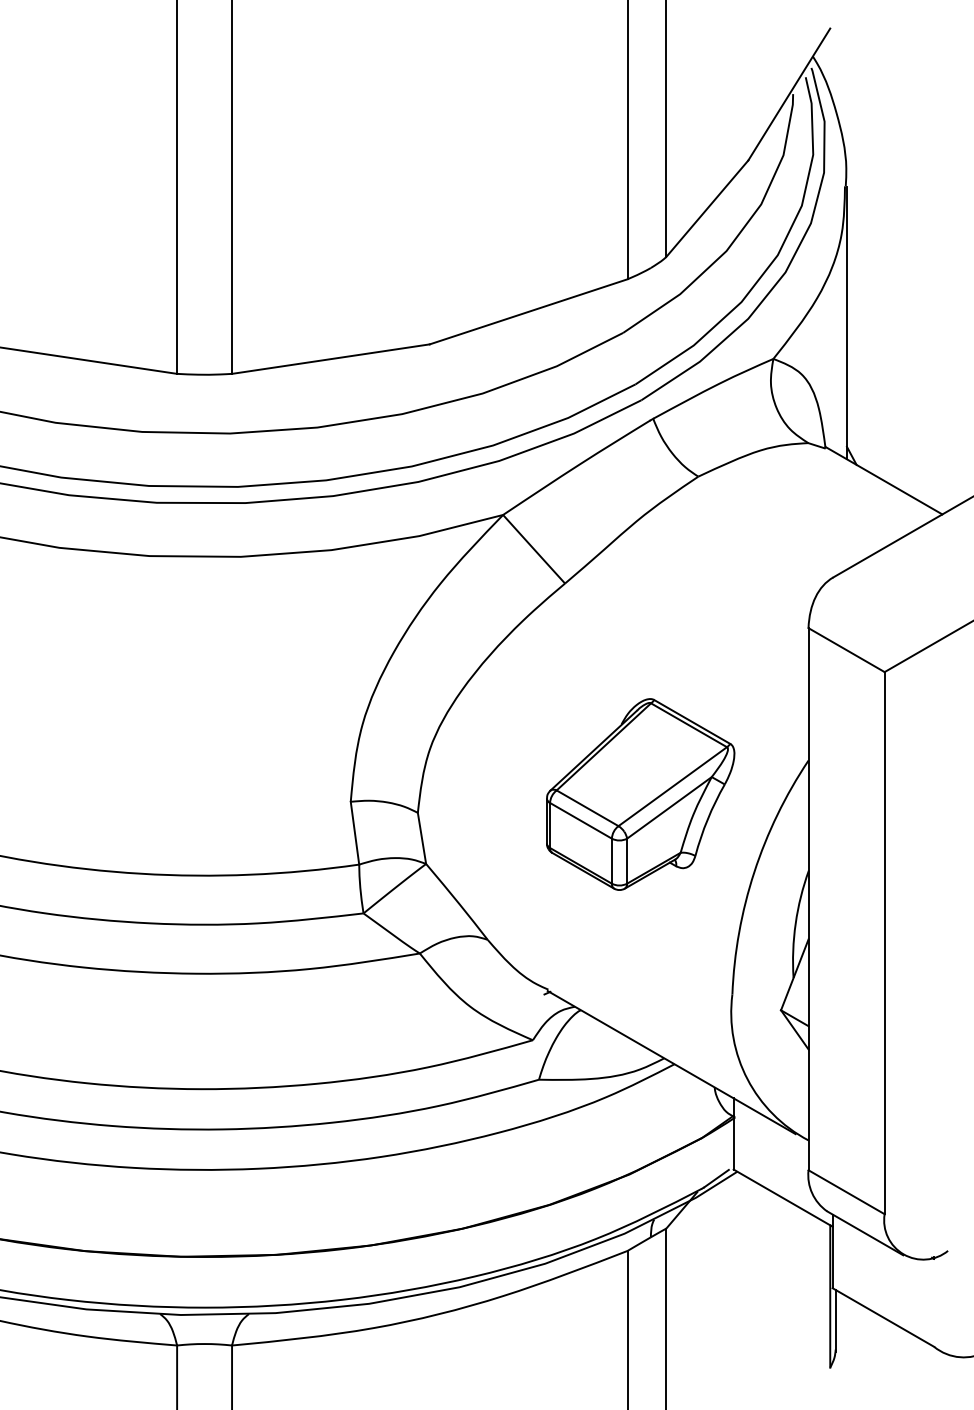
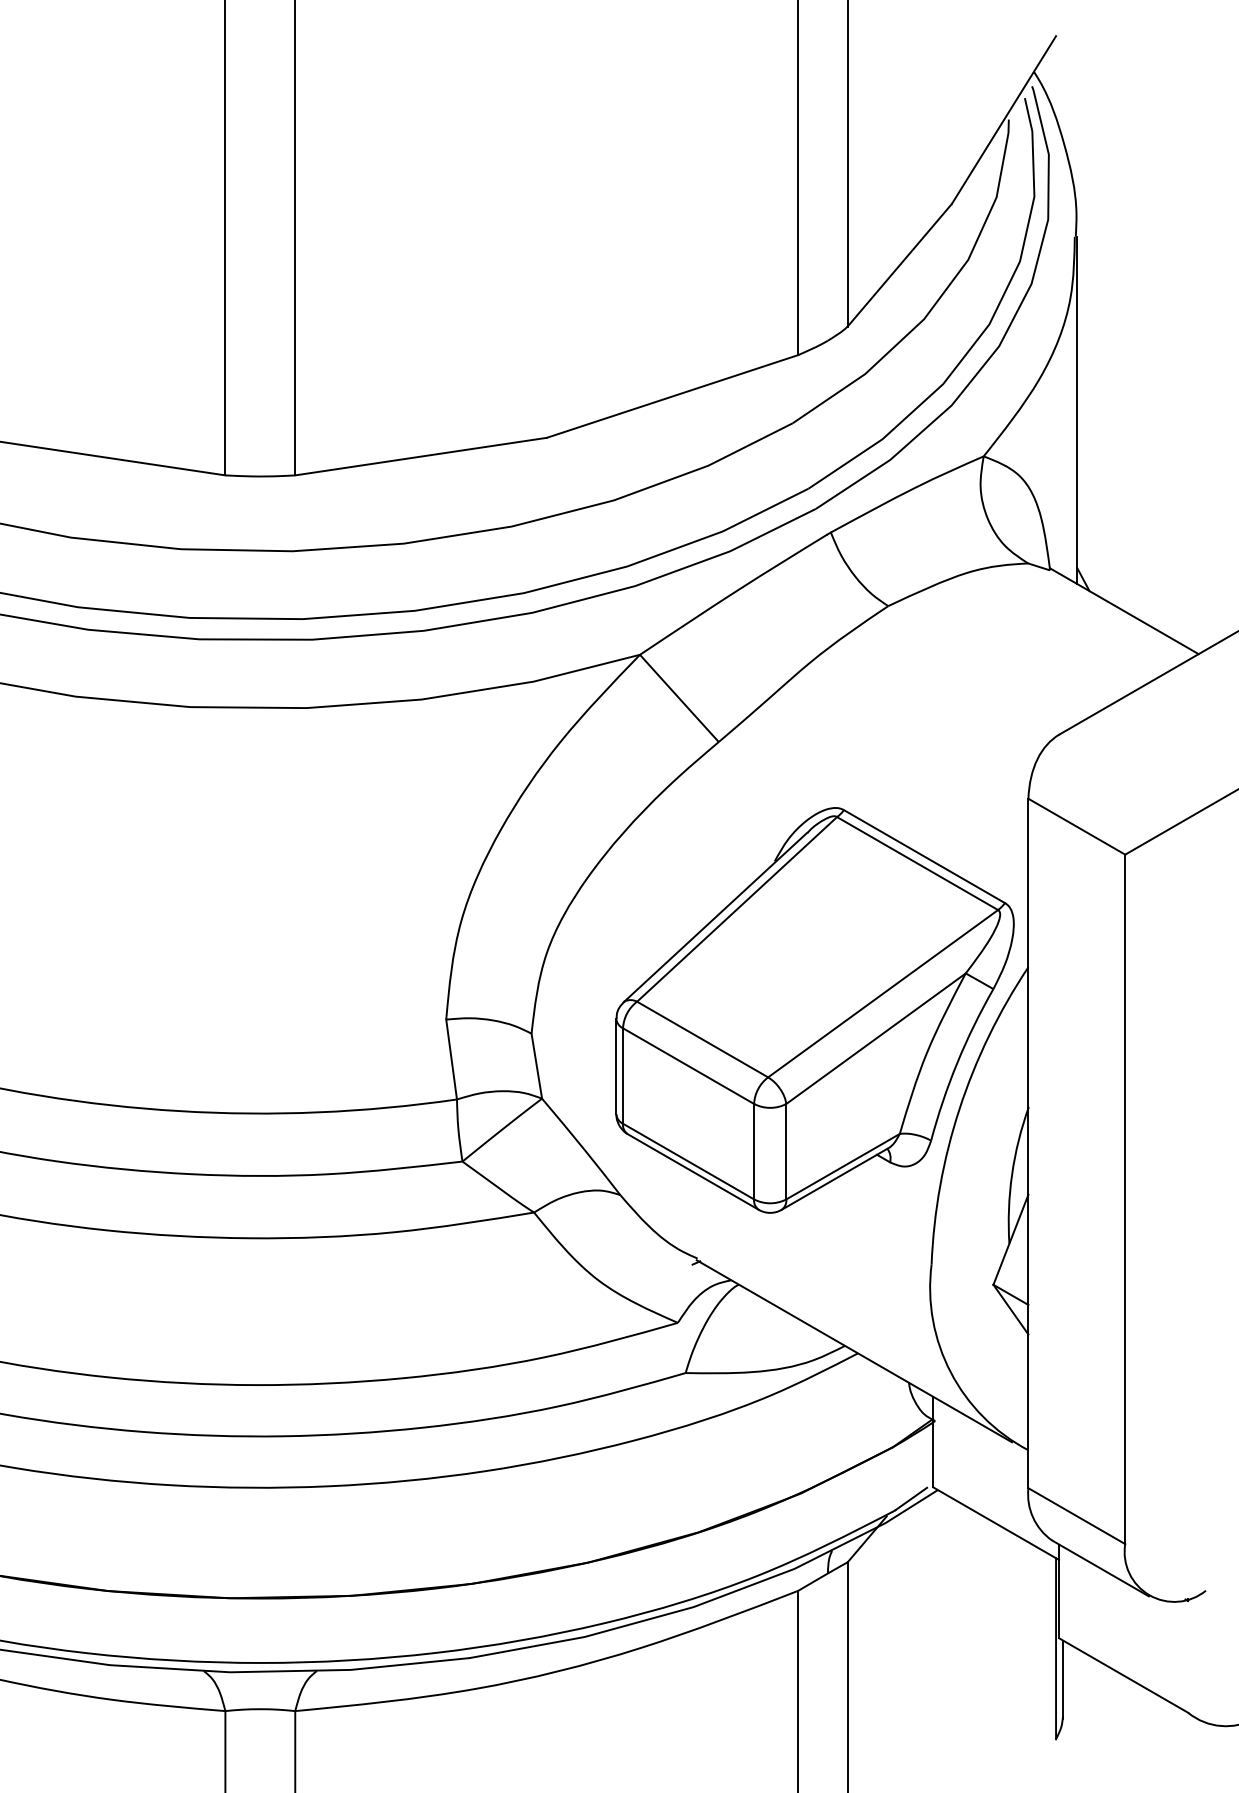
part: (640, 794) -> (814, 1010), size x1.67

